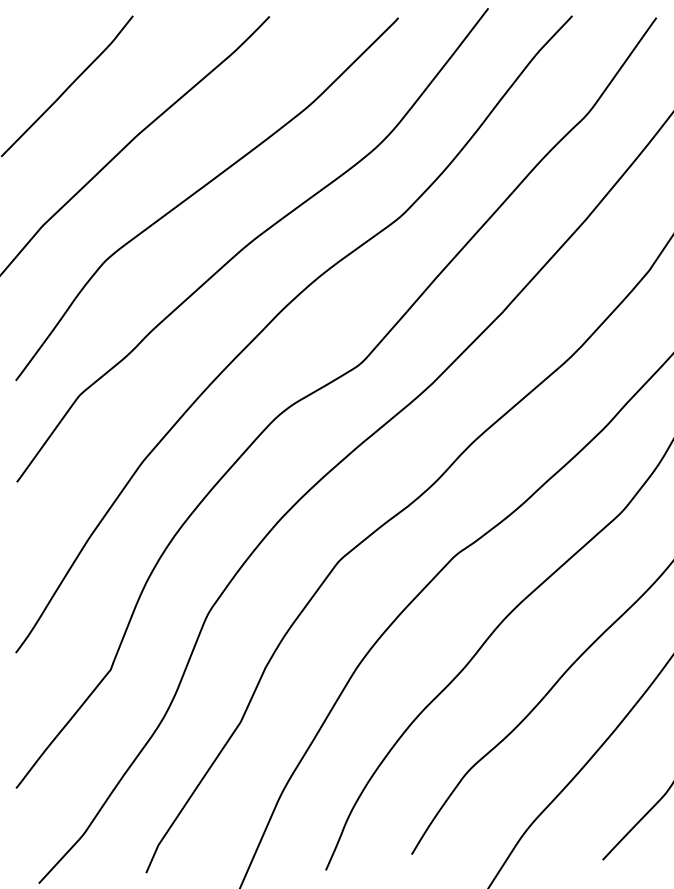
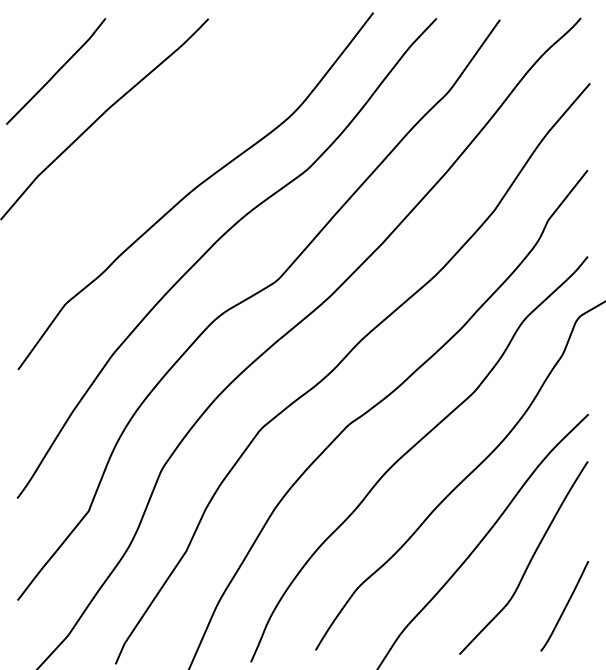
curve: (201, 189) -> (157, 149), removed

